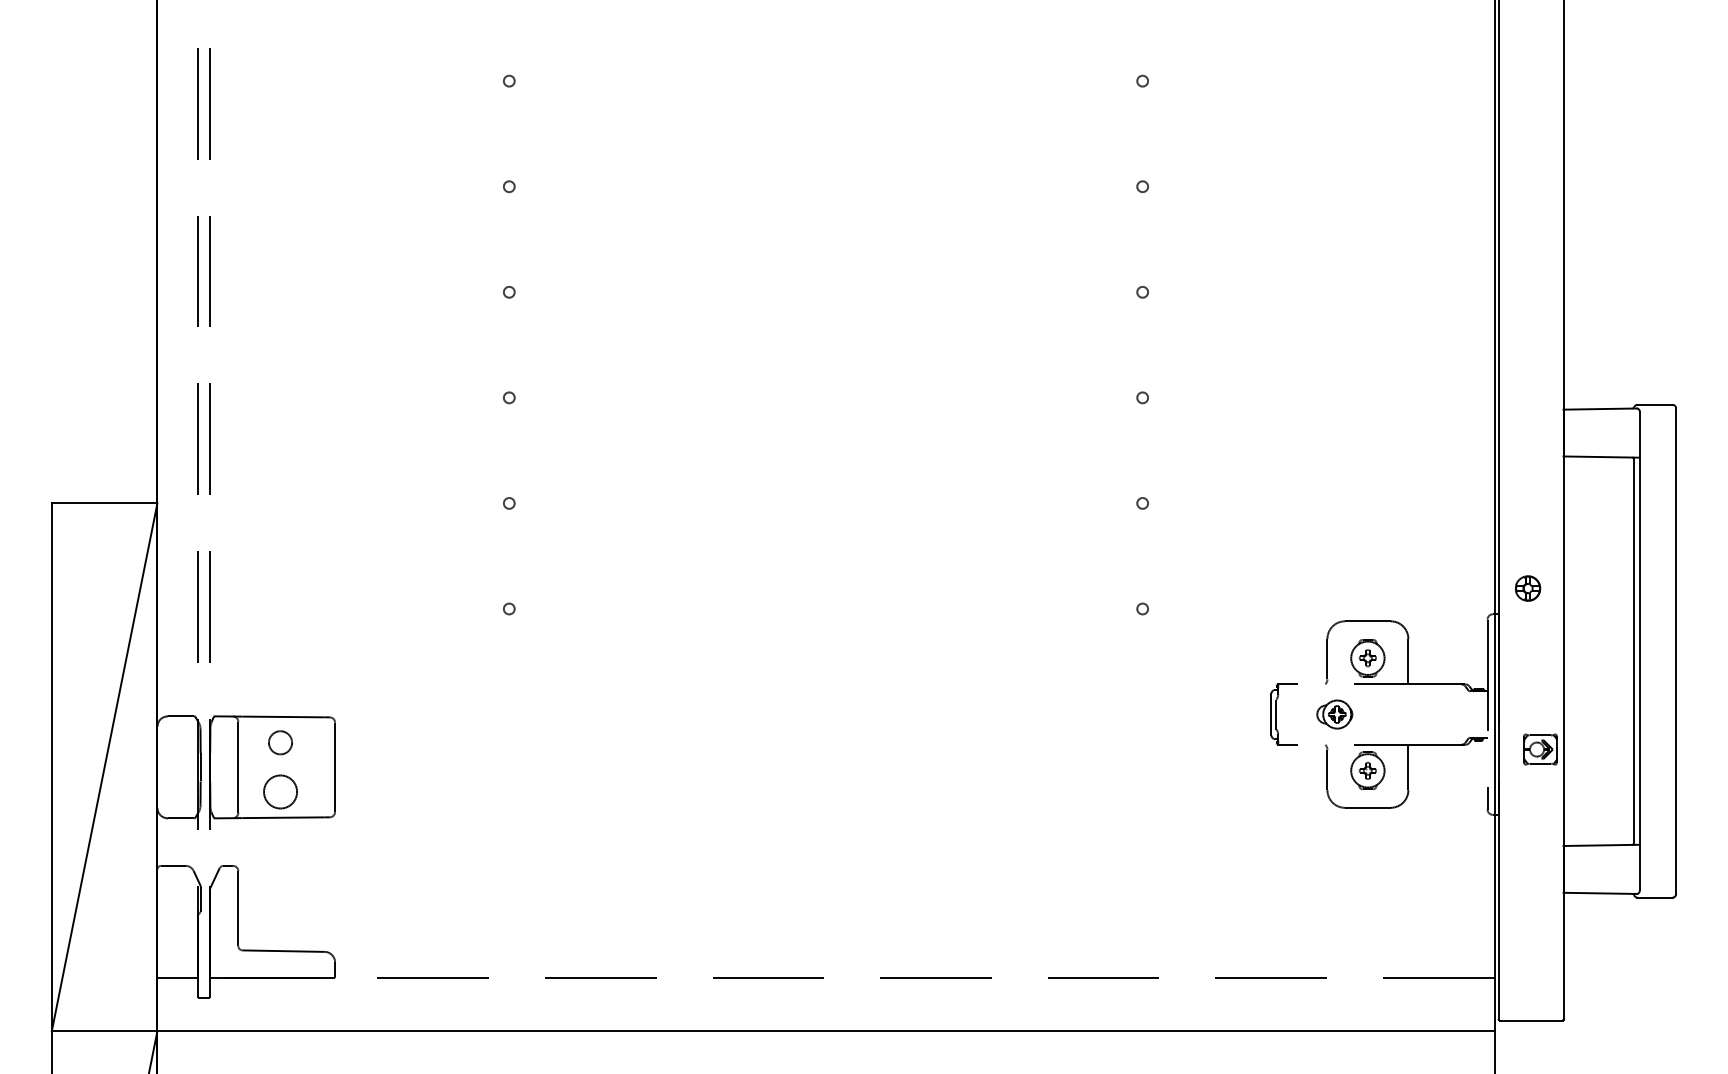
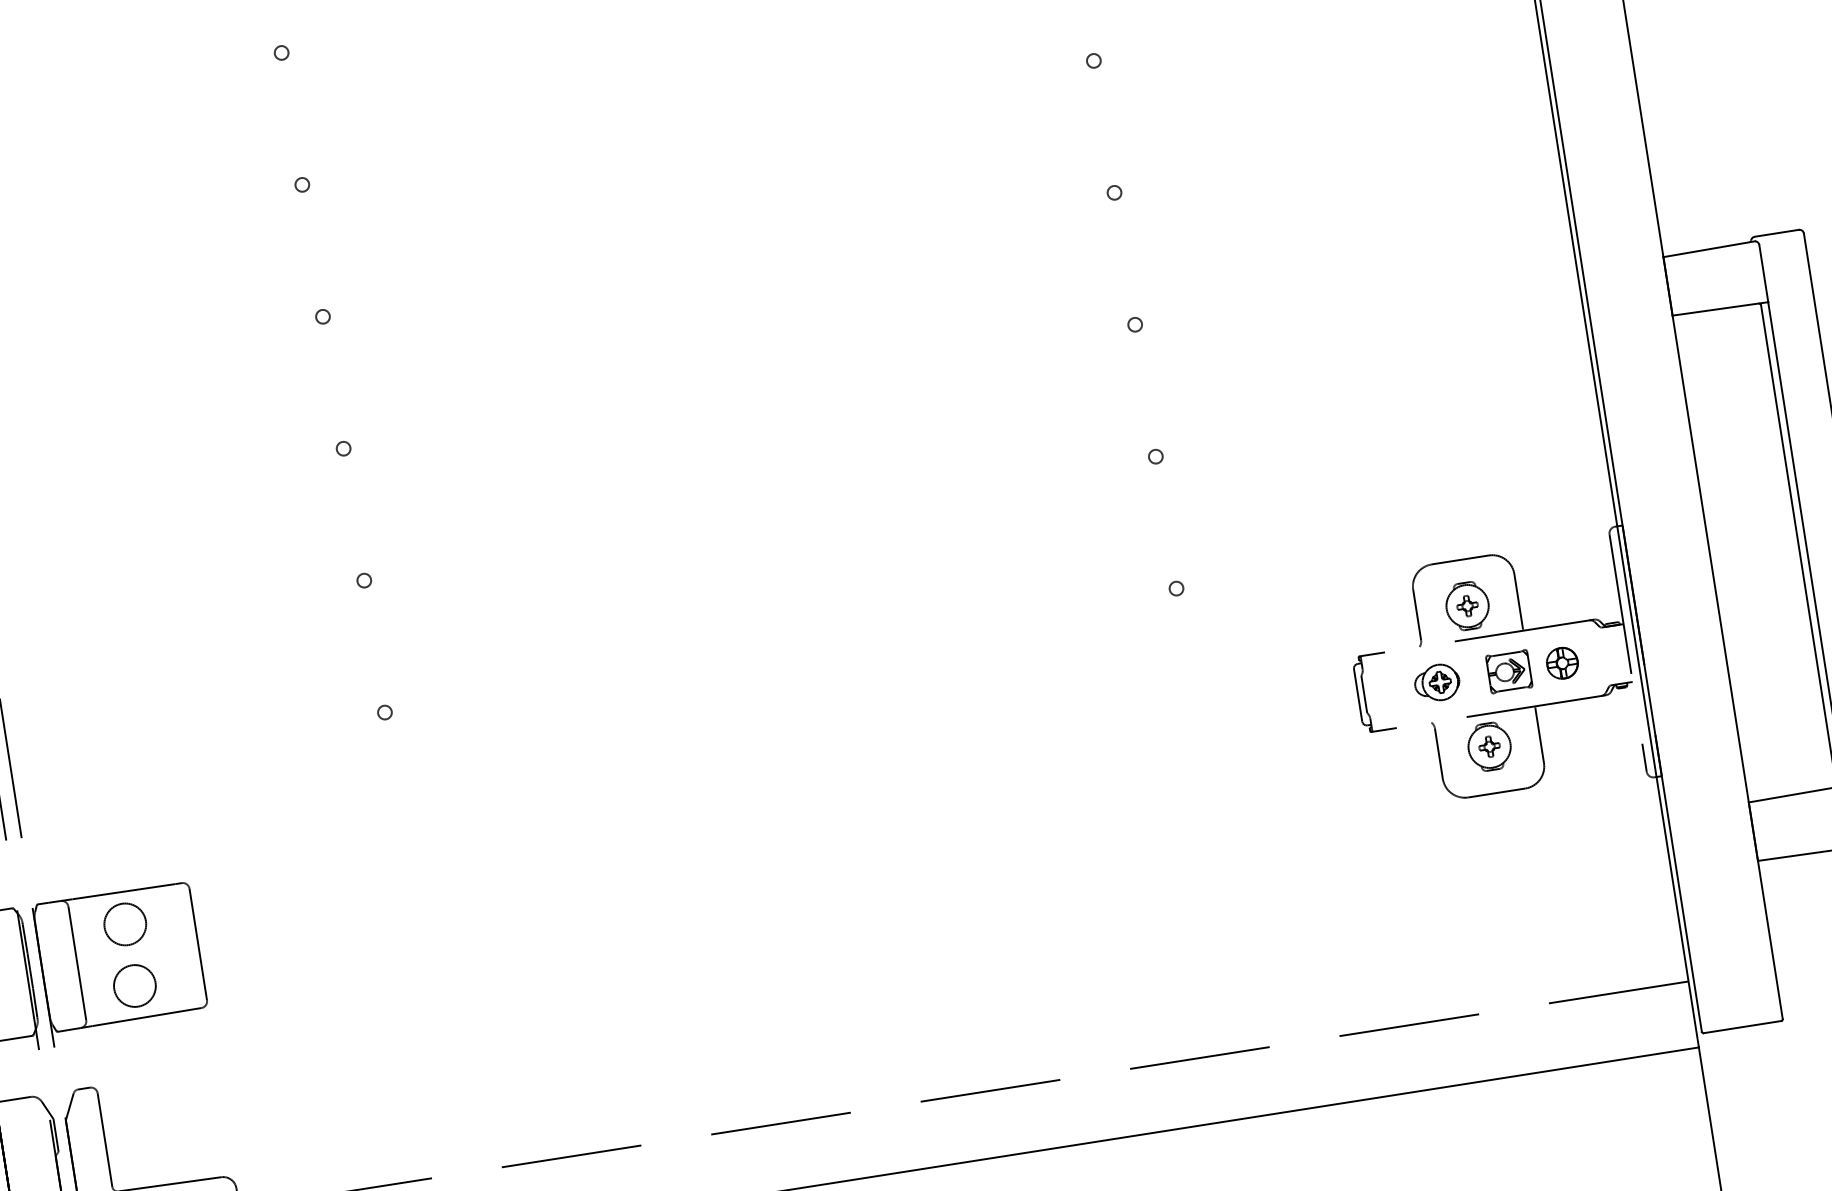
part: (1528, 588) -> (1563, 663), moved
circle: (280, 742) -> (125, 924), size x1.43
part: (1540, 749) -> (1509, 671), moved

